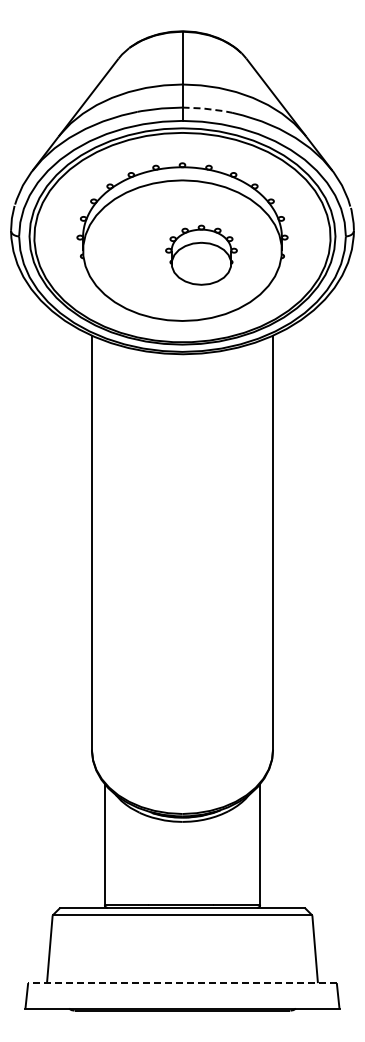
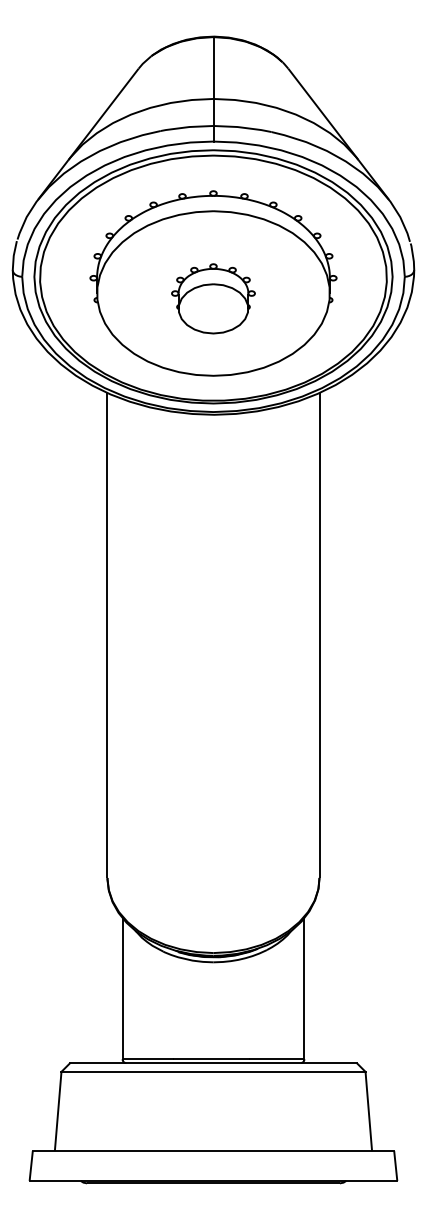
line: (207, 109) -> (242, 128), dashed -> solid
part: (201, 254) -> (213, 297), moved
line: (182, 983) -> (213, 1151), dashed -> solid

